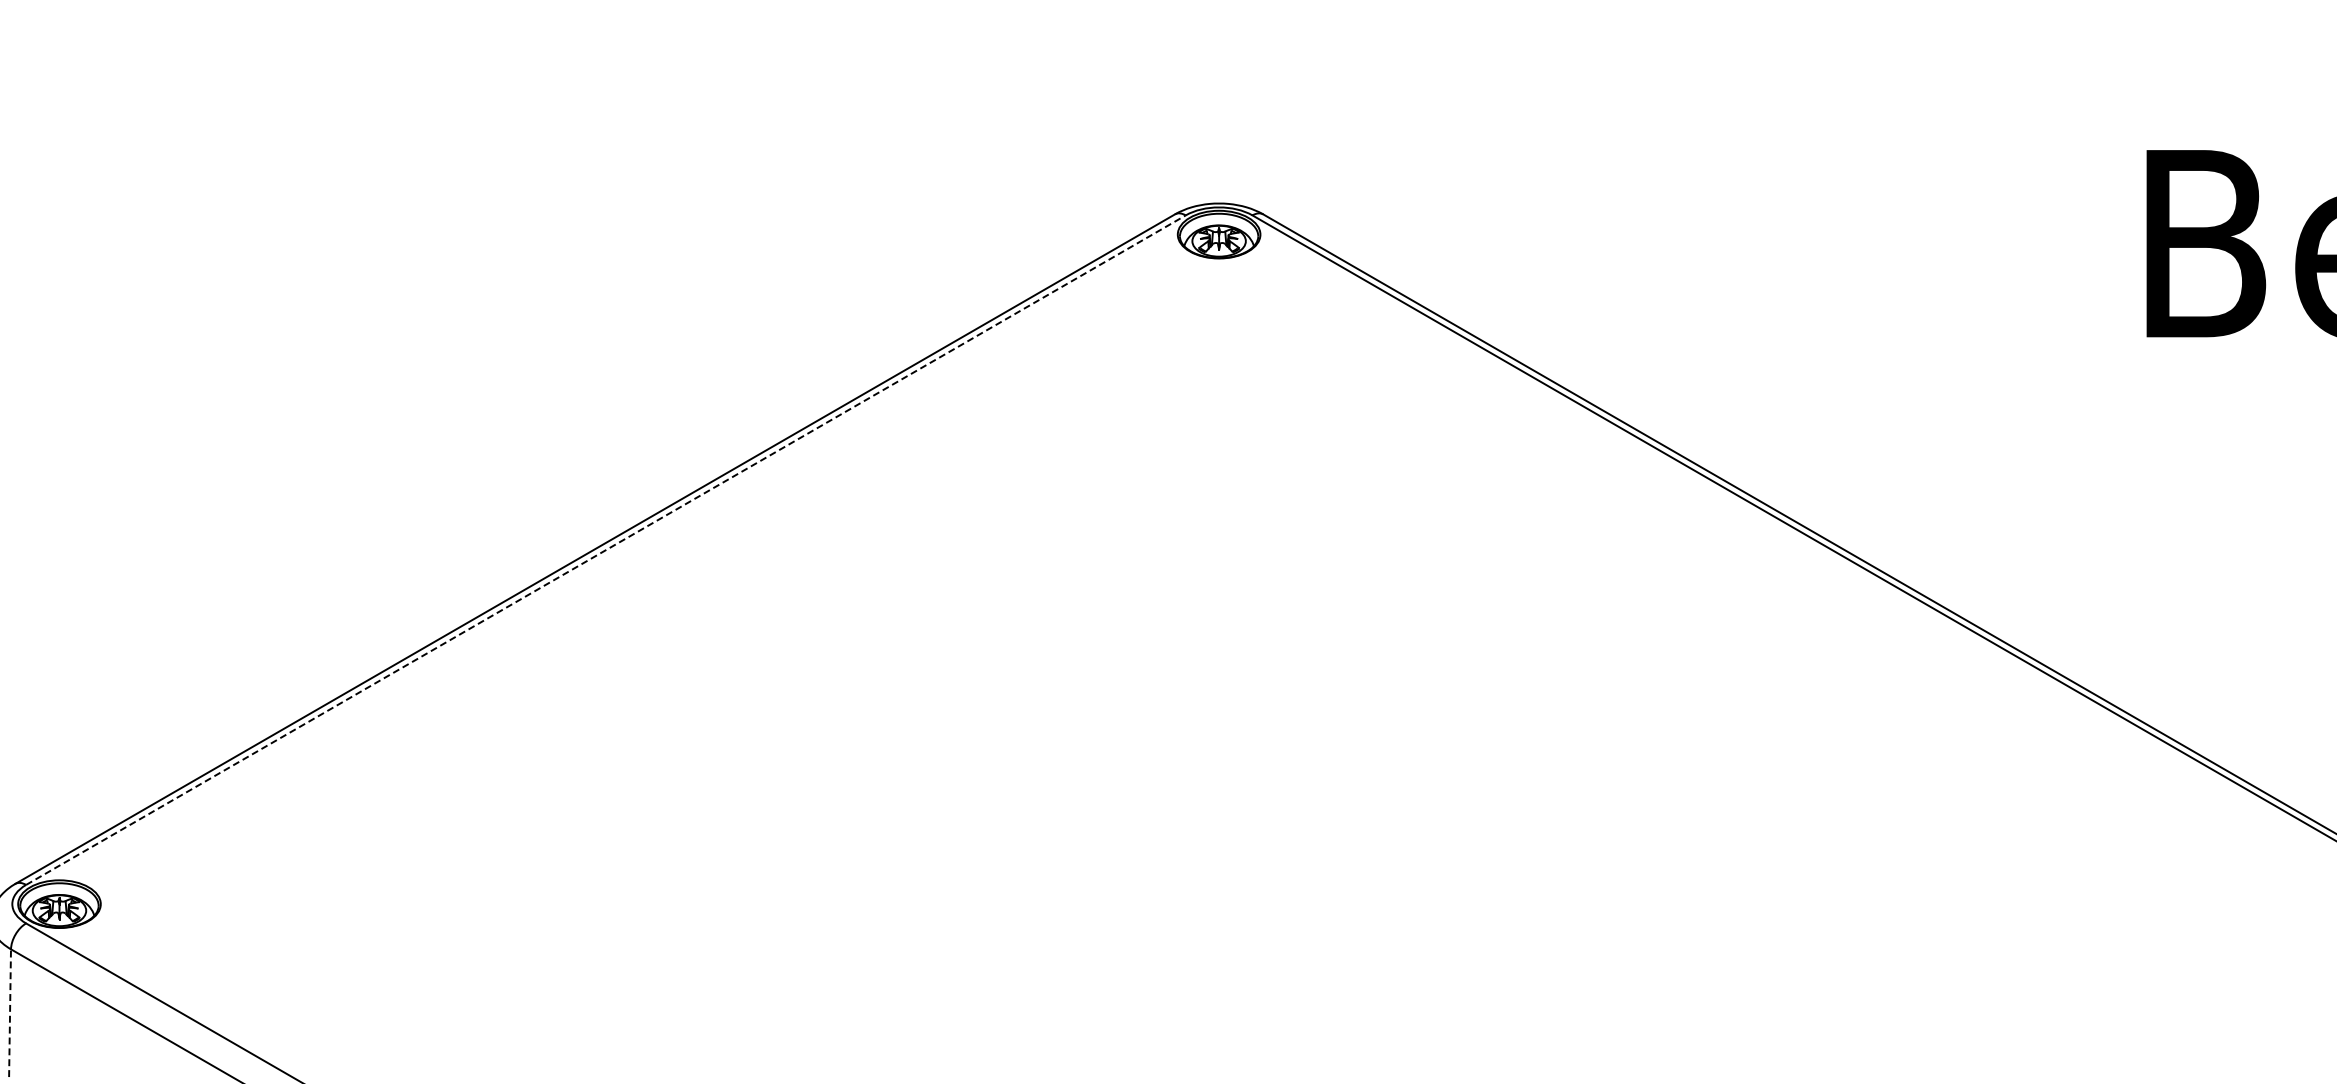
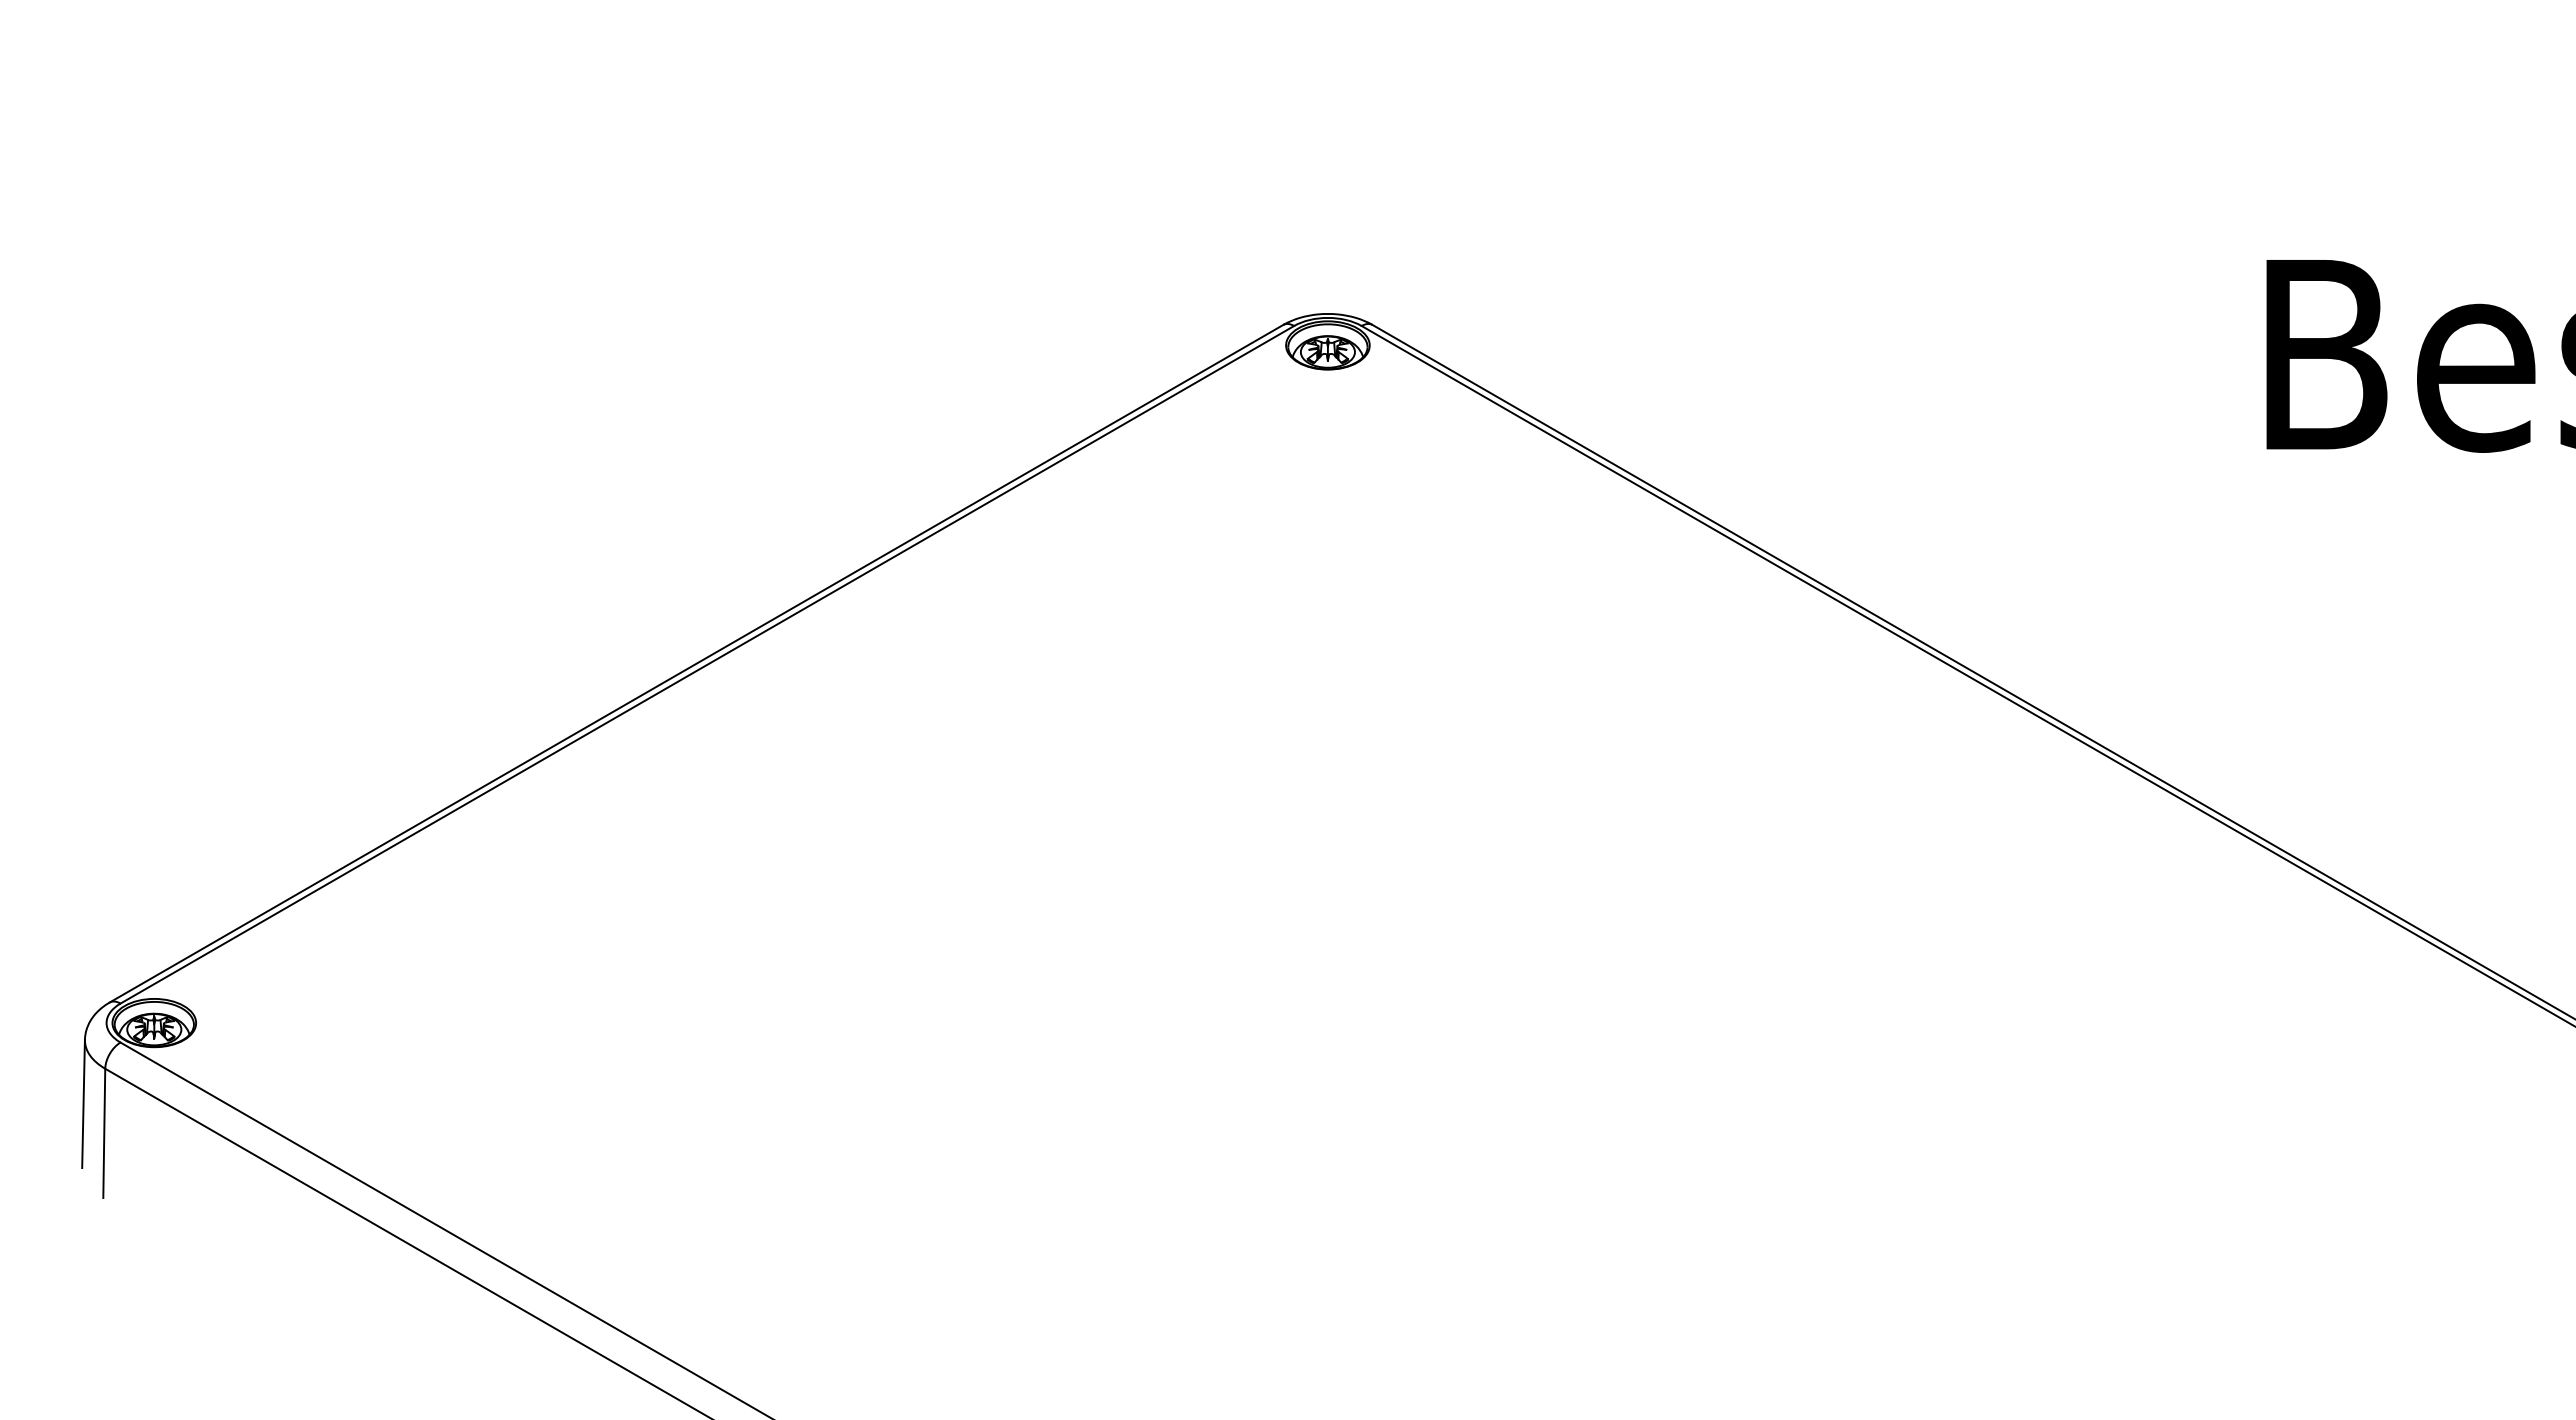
line: (606, 549) -> (707, 664), dashed -> solid
line: (10, 1013) -> (104, 1133), dashed -> solid

